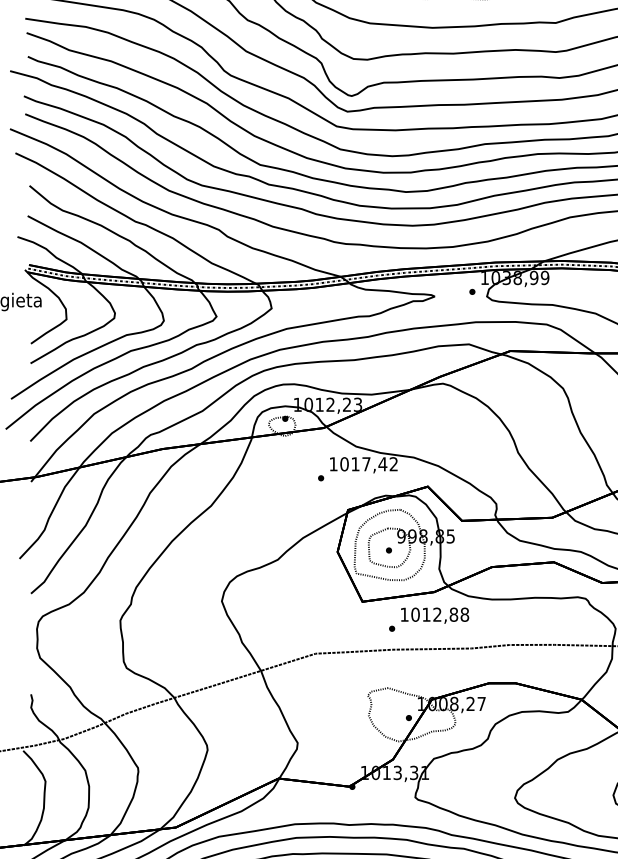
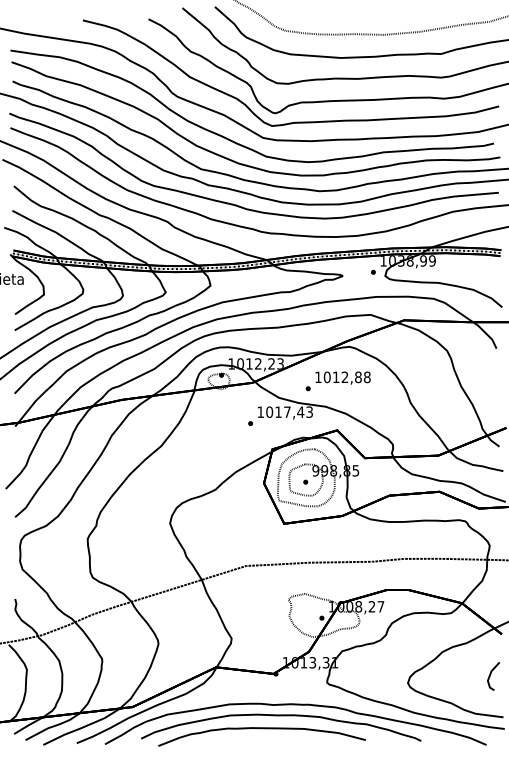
text: (393, 464) -> (309, 412), 1017,42 -> 1017,43
text: (428, 619) -> (337, 381), moved

